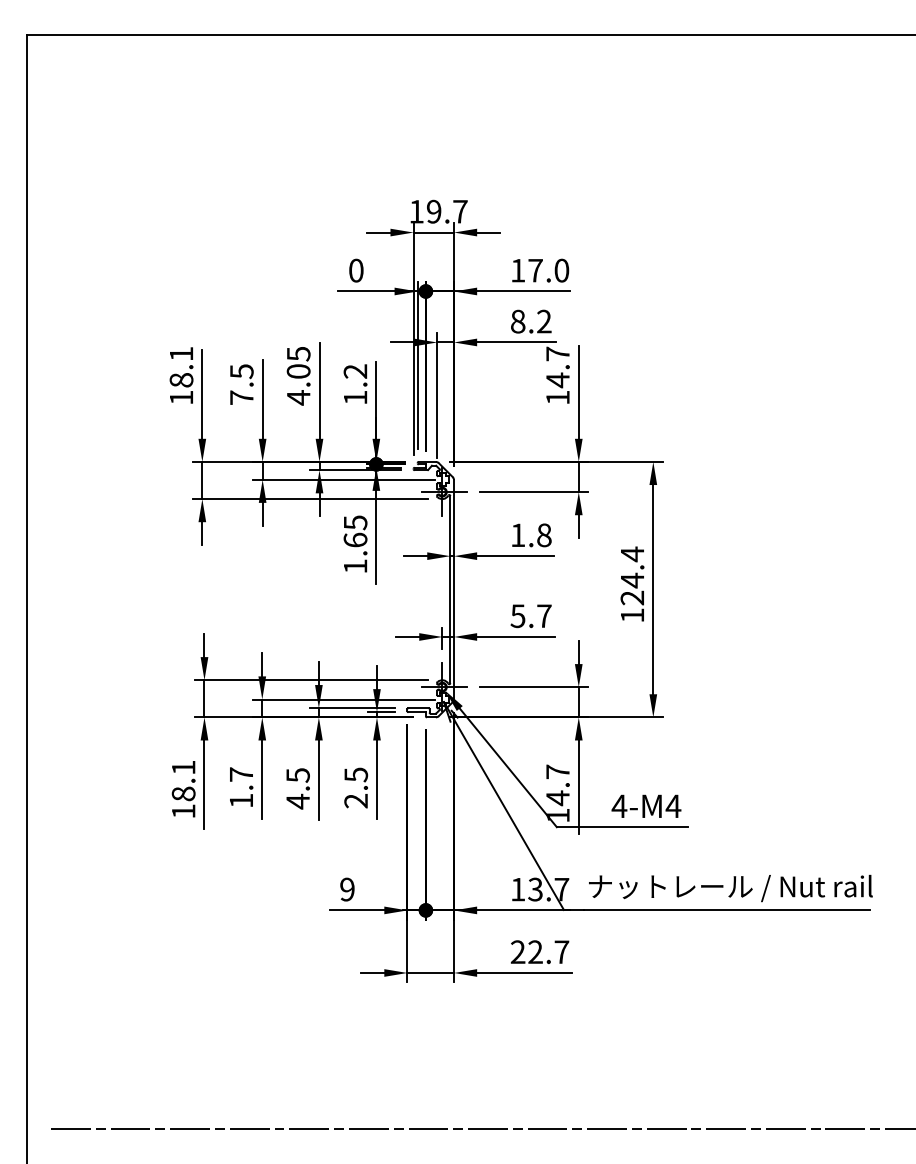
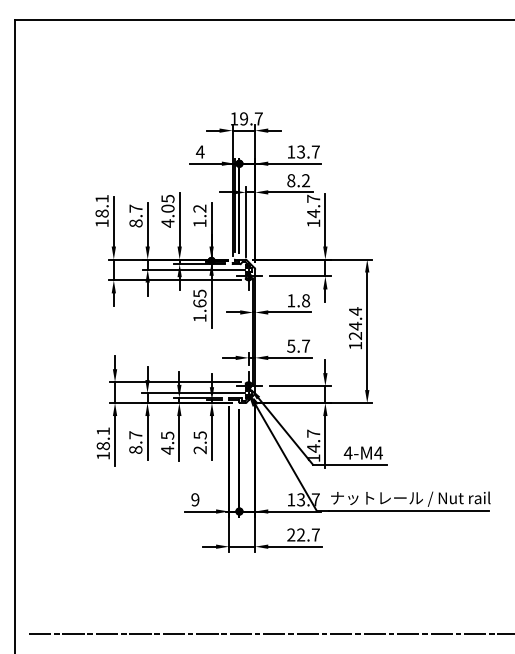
text: (354, 269) -> (199, 151), 0 -> 4
text: (548, 269) -> (308, 151), 17.0 -> 13.7
text: (240, 383) -> (135, 215), 7.5 -> 8.7
text: (240, 800) -> (135, 449), 1.7 -> 8.7

